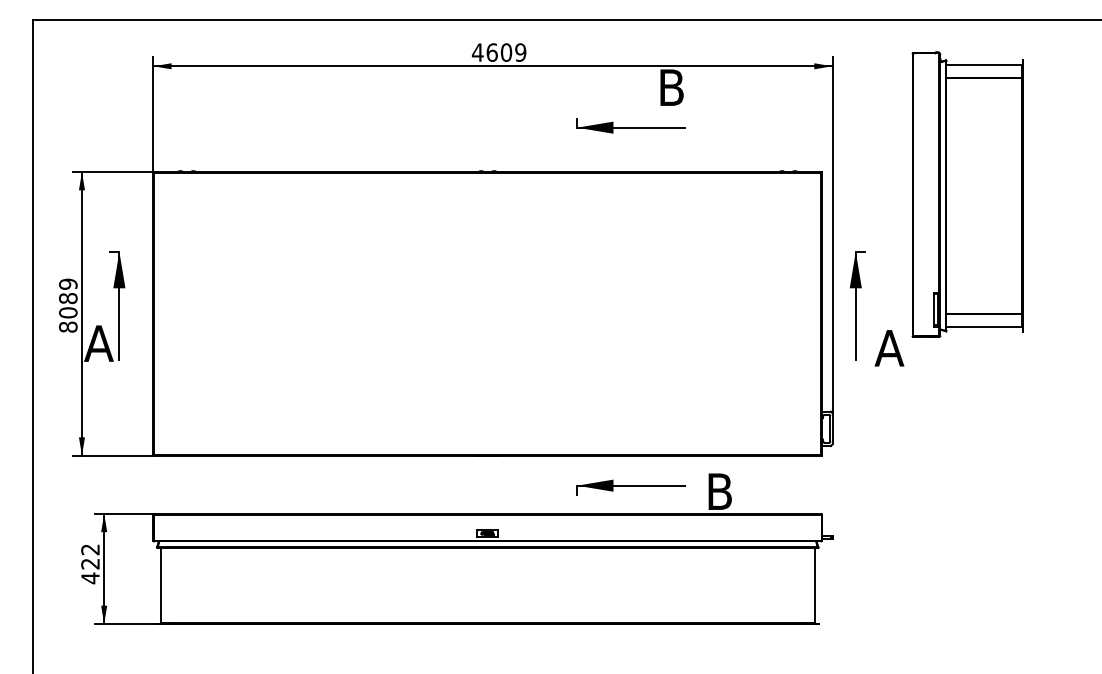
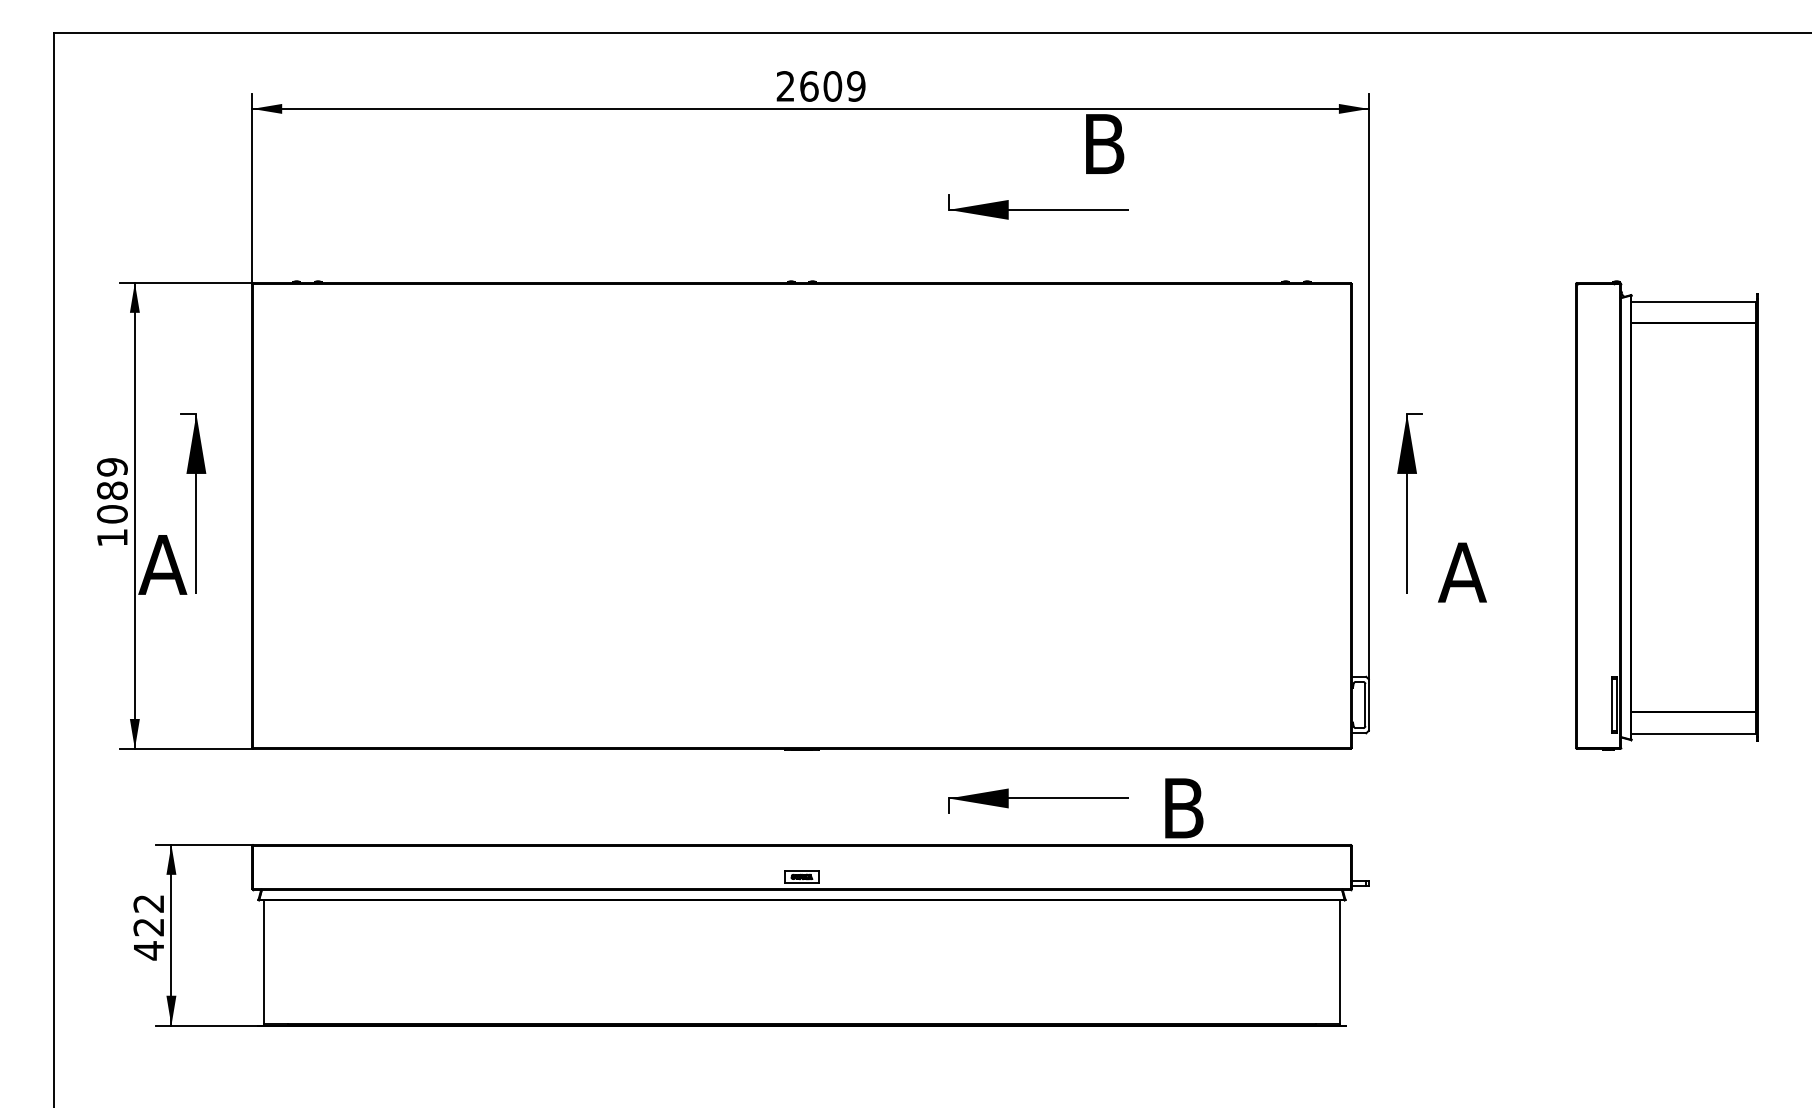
text: (477, 52) -> (785, 86), 4609 -> 2609
part: (967, 194) -> (1666, 515), moved
text: (68, 326) -> (112, 536), 8089 -> 1089

